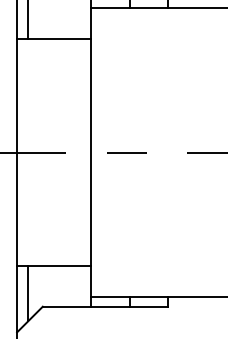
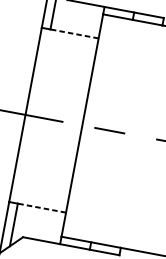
line: (59, 39) -> (74, 34), solid -> dashed
line: (59, 265) -> (41, 207), solid -> dashed

